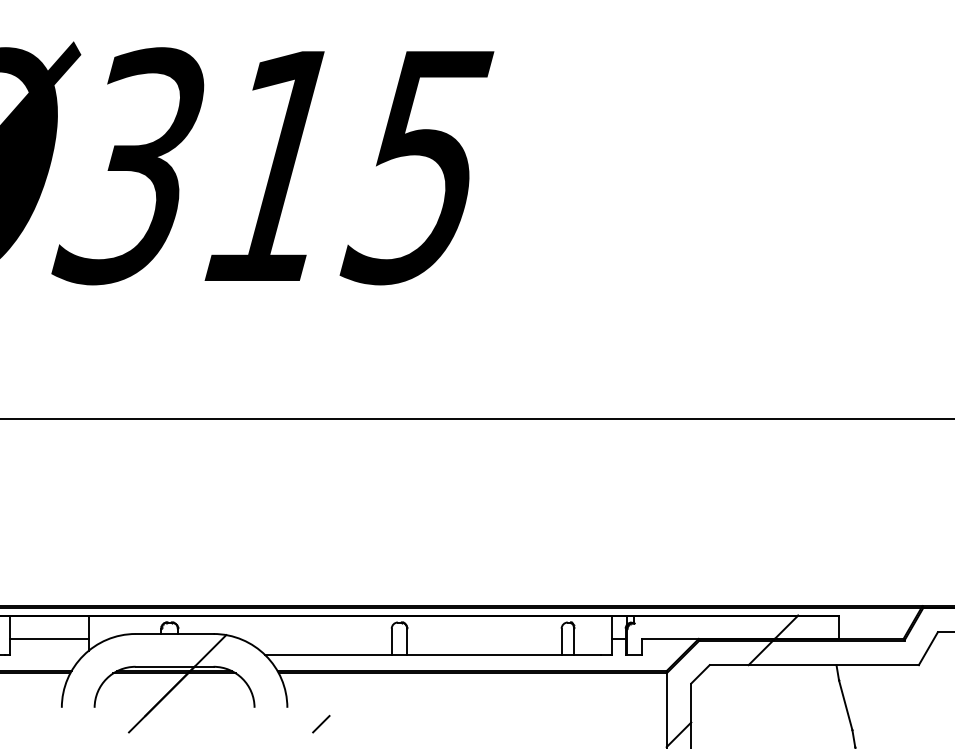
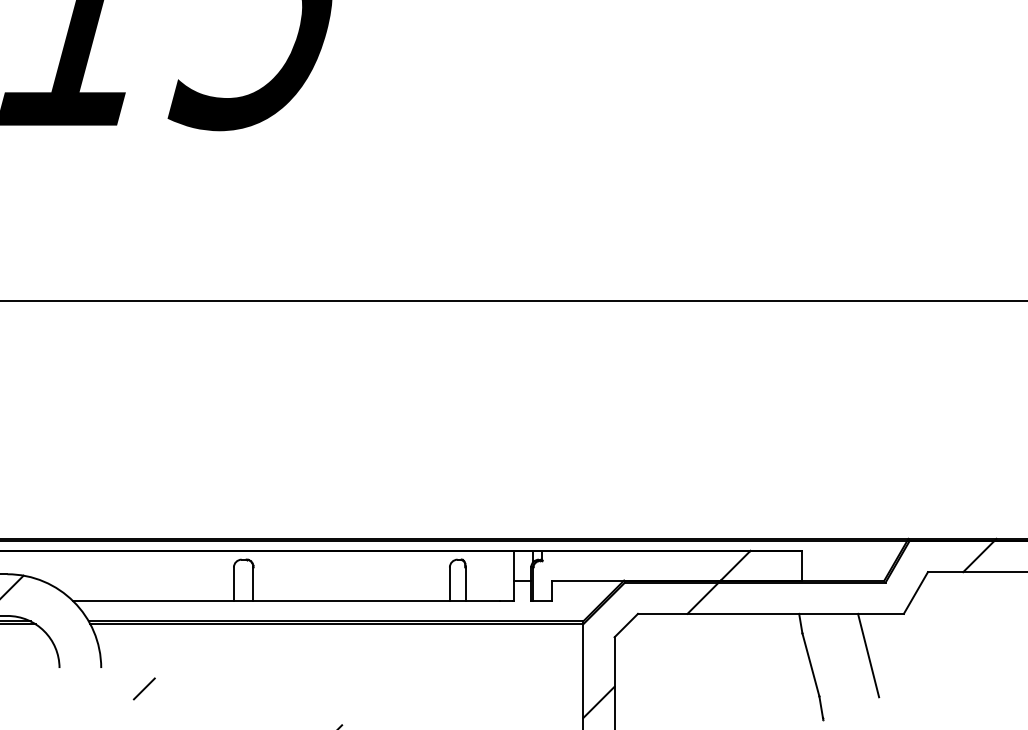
line: (890, 697) -> (867, 654), added

